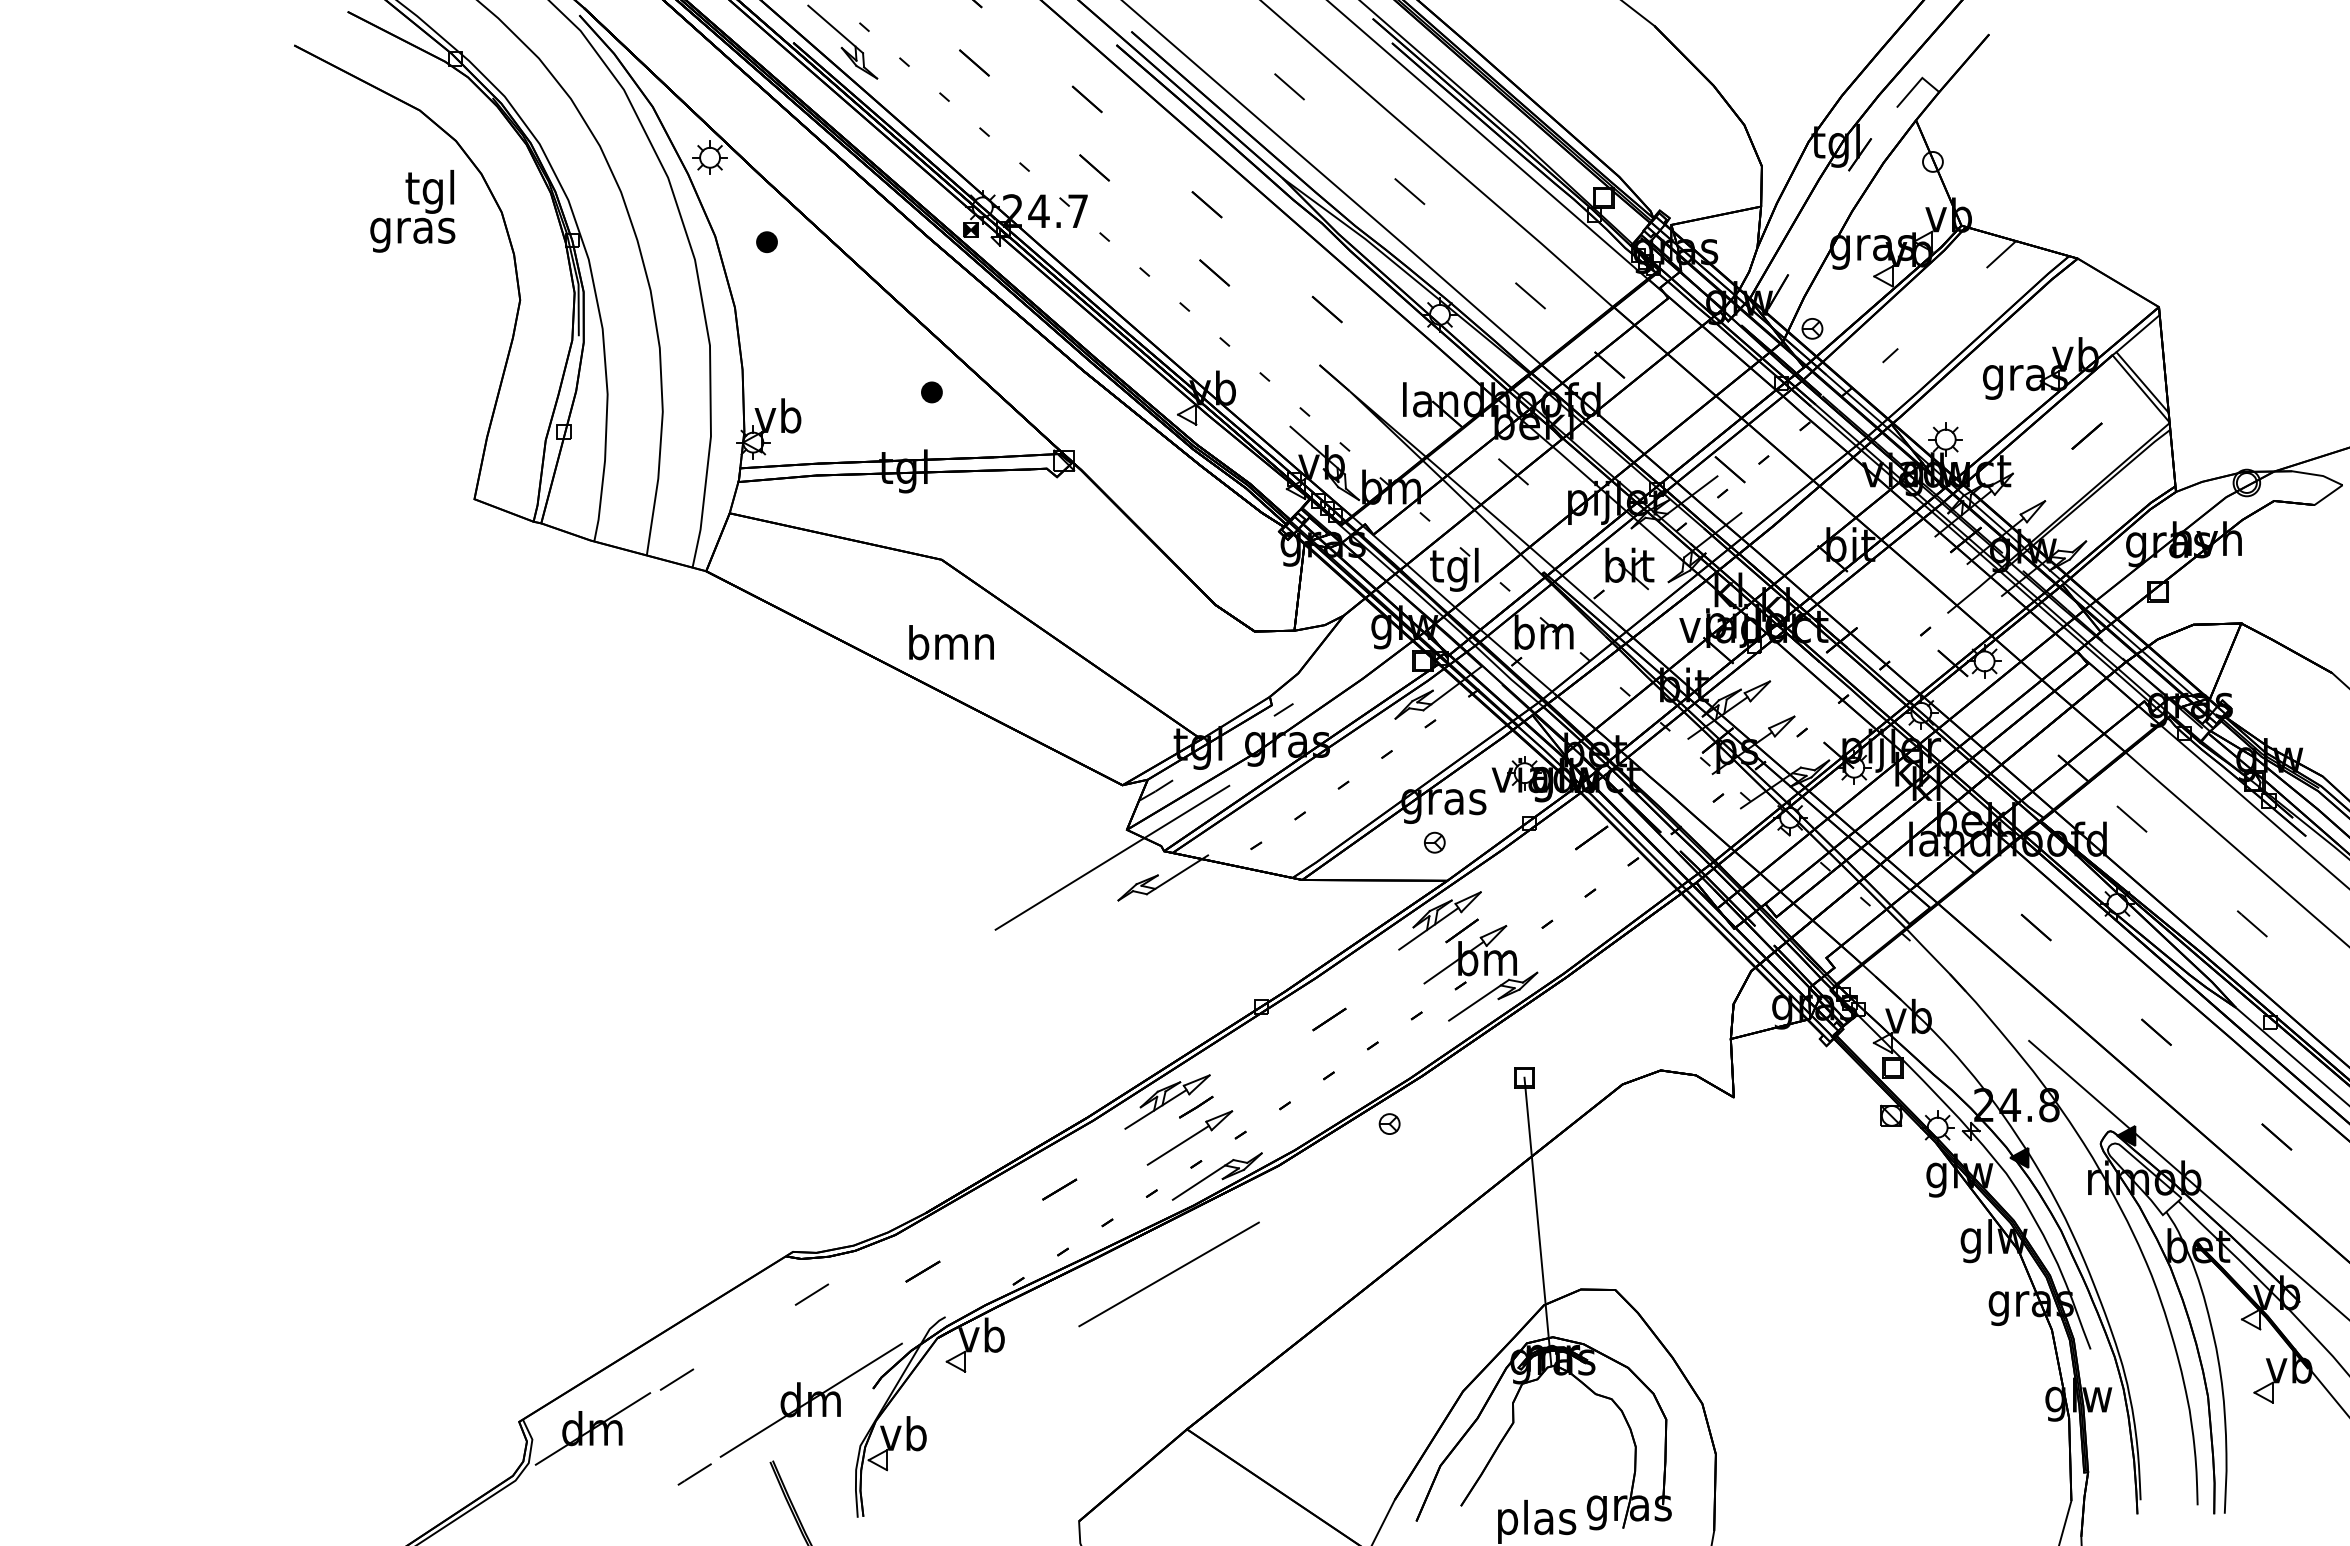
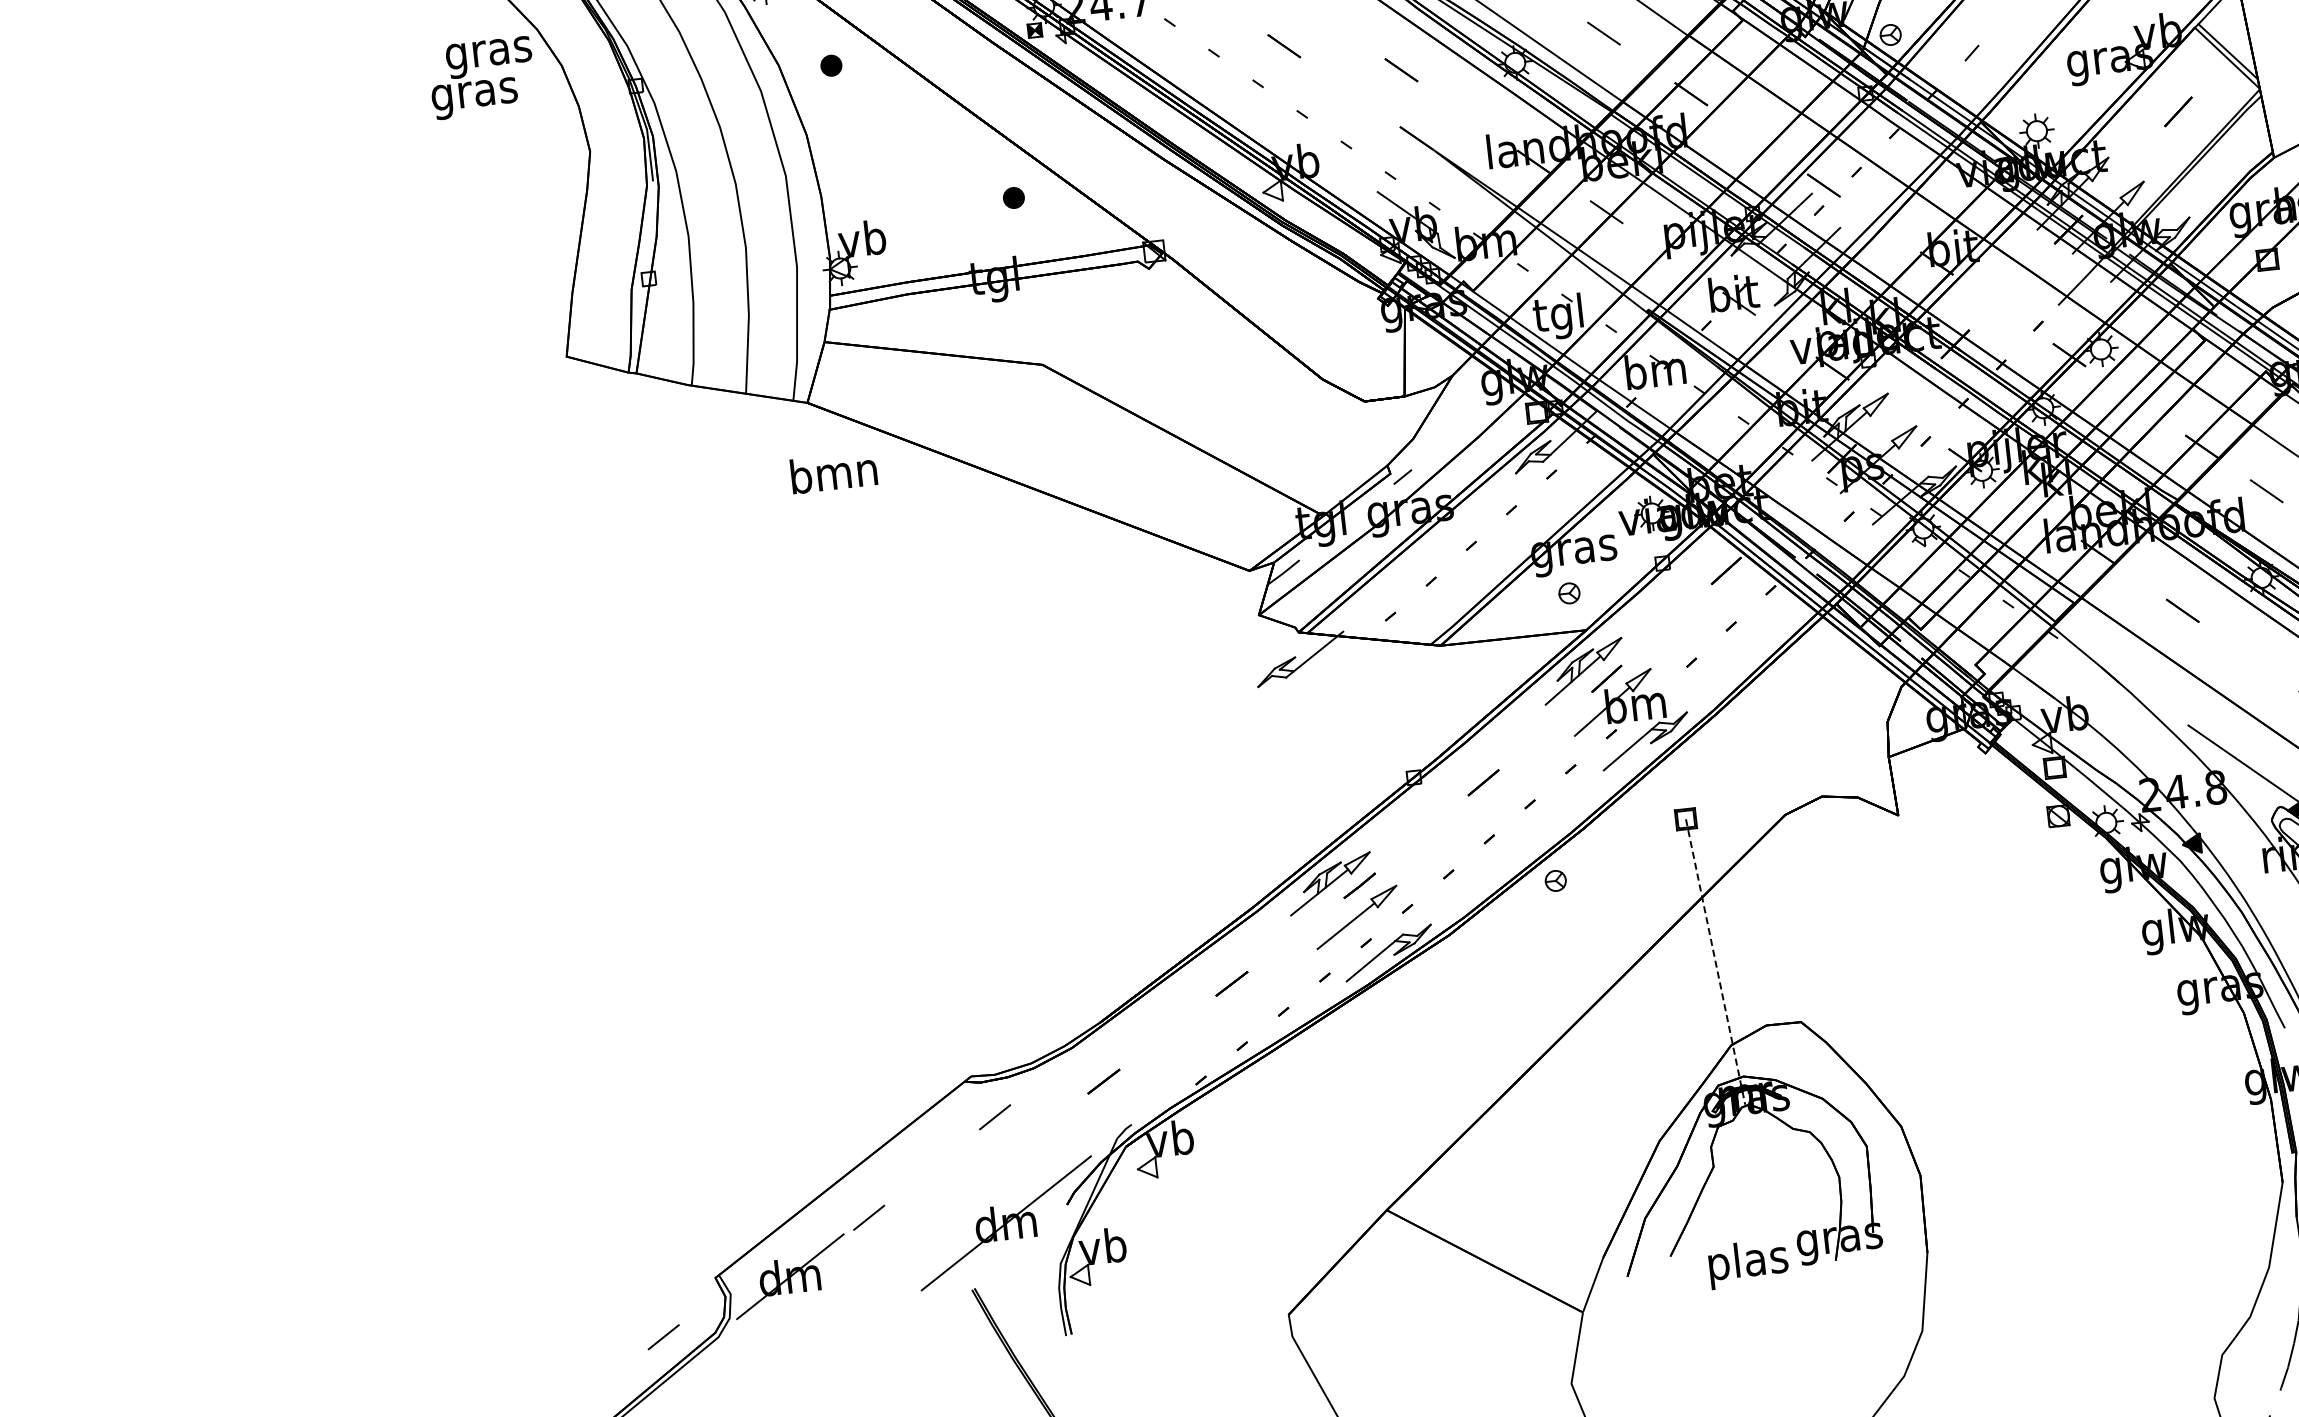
text: (430, 191) -> (487, 52), tgl -> gras
text: (951, 642) -> (833, 472), moved
line: (1112, 857) -> (1247, 644), removed
line: (1537, 1221) -> (1715, 962), solid -> dashed
line: (1168, 1274) -> (1350, 1056), removed
line: (694, 1474) -> (663, 1337), moved

